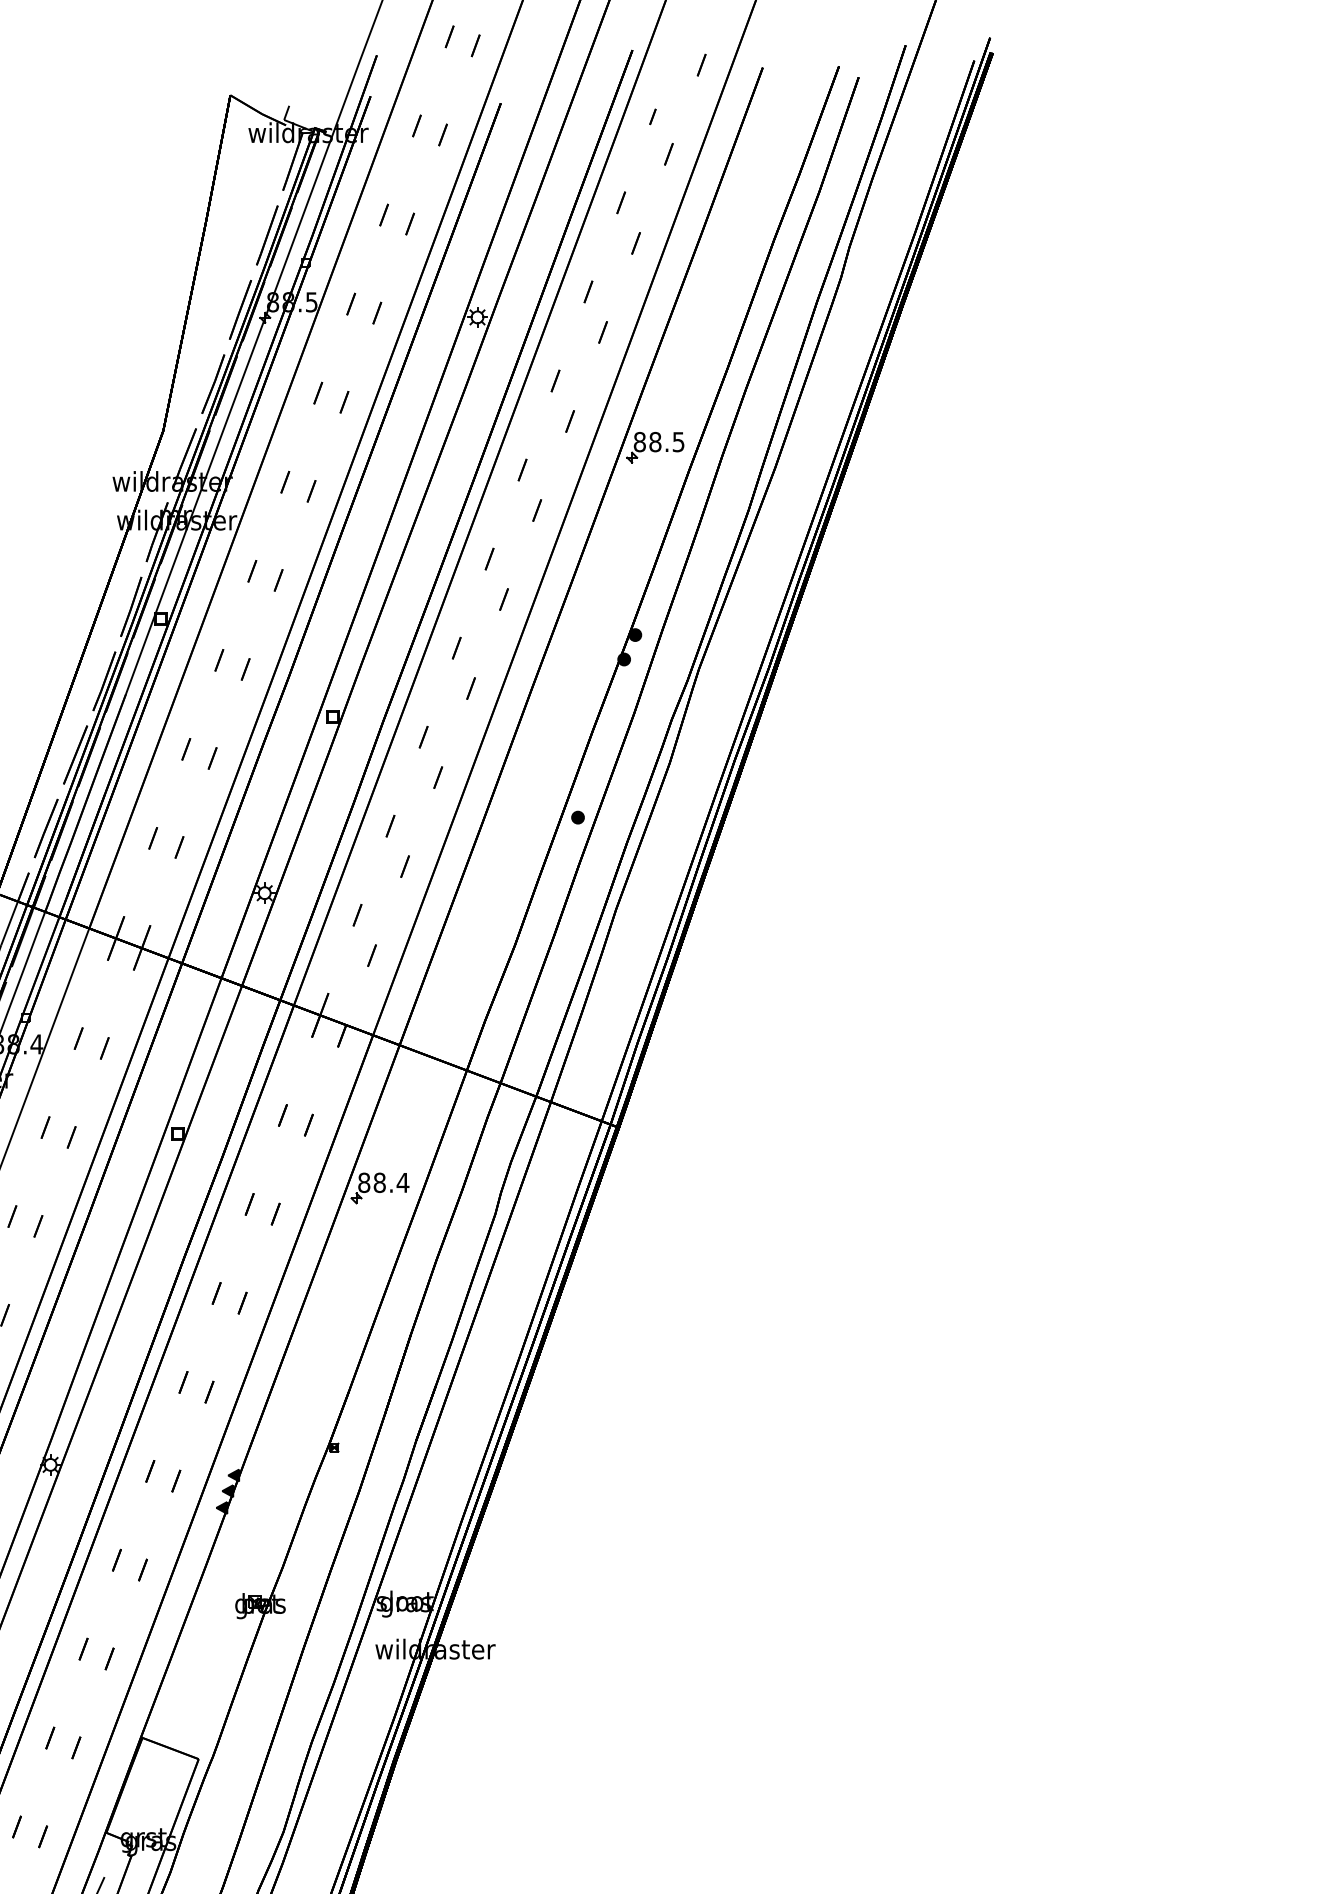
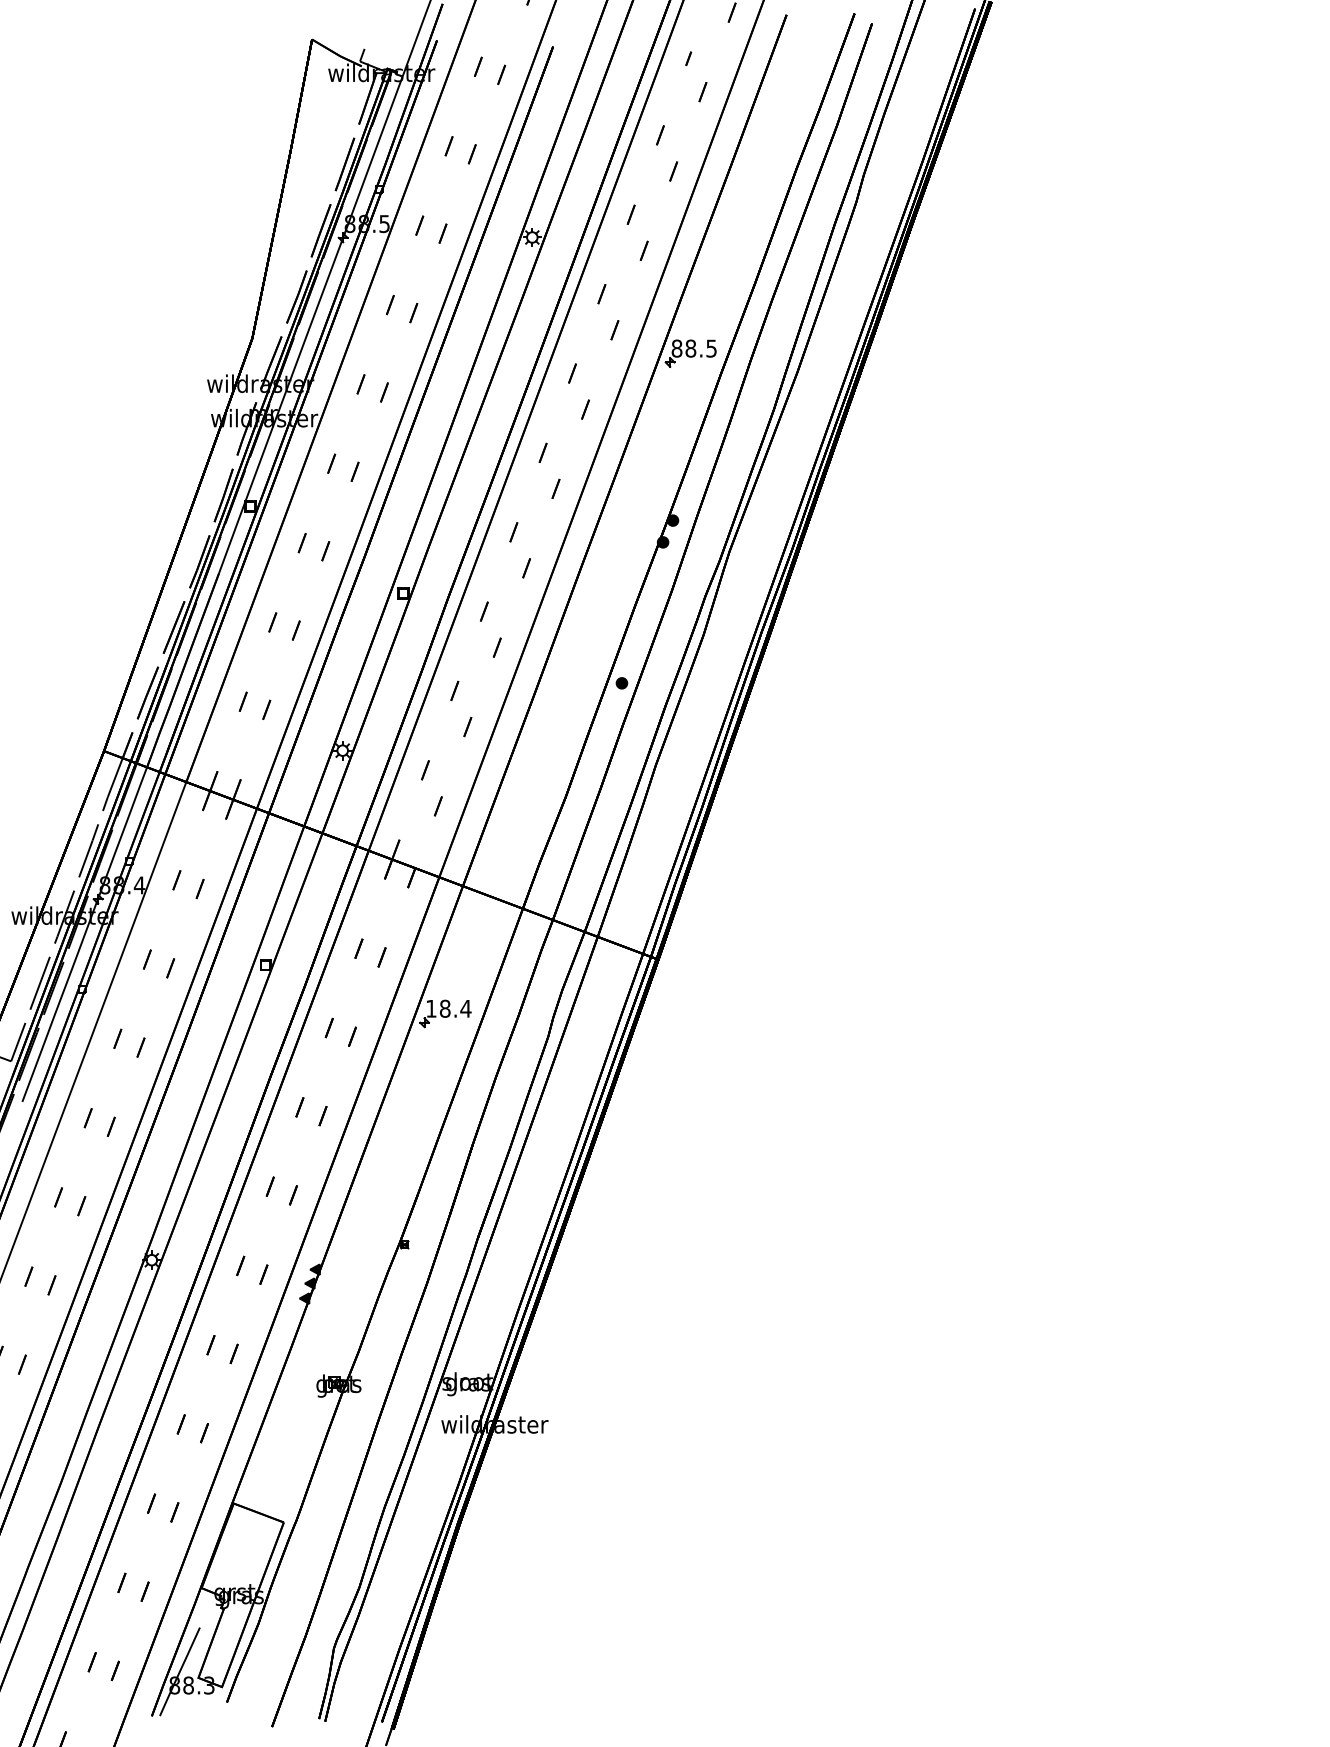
text: (364, 1182) -> (431, 1008), 88.4 -> 18.4

